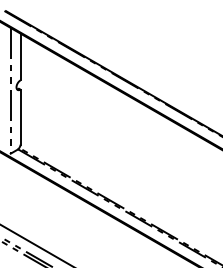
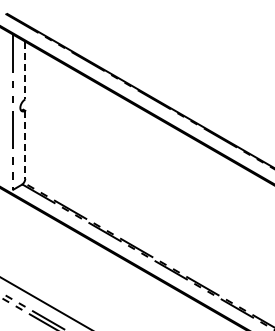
line: (20, 56) -> (25, 70), solid -> dashed
line: (20, 116) -> (25, 144), solid -> dashed

